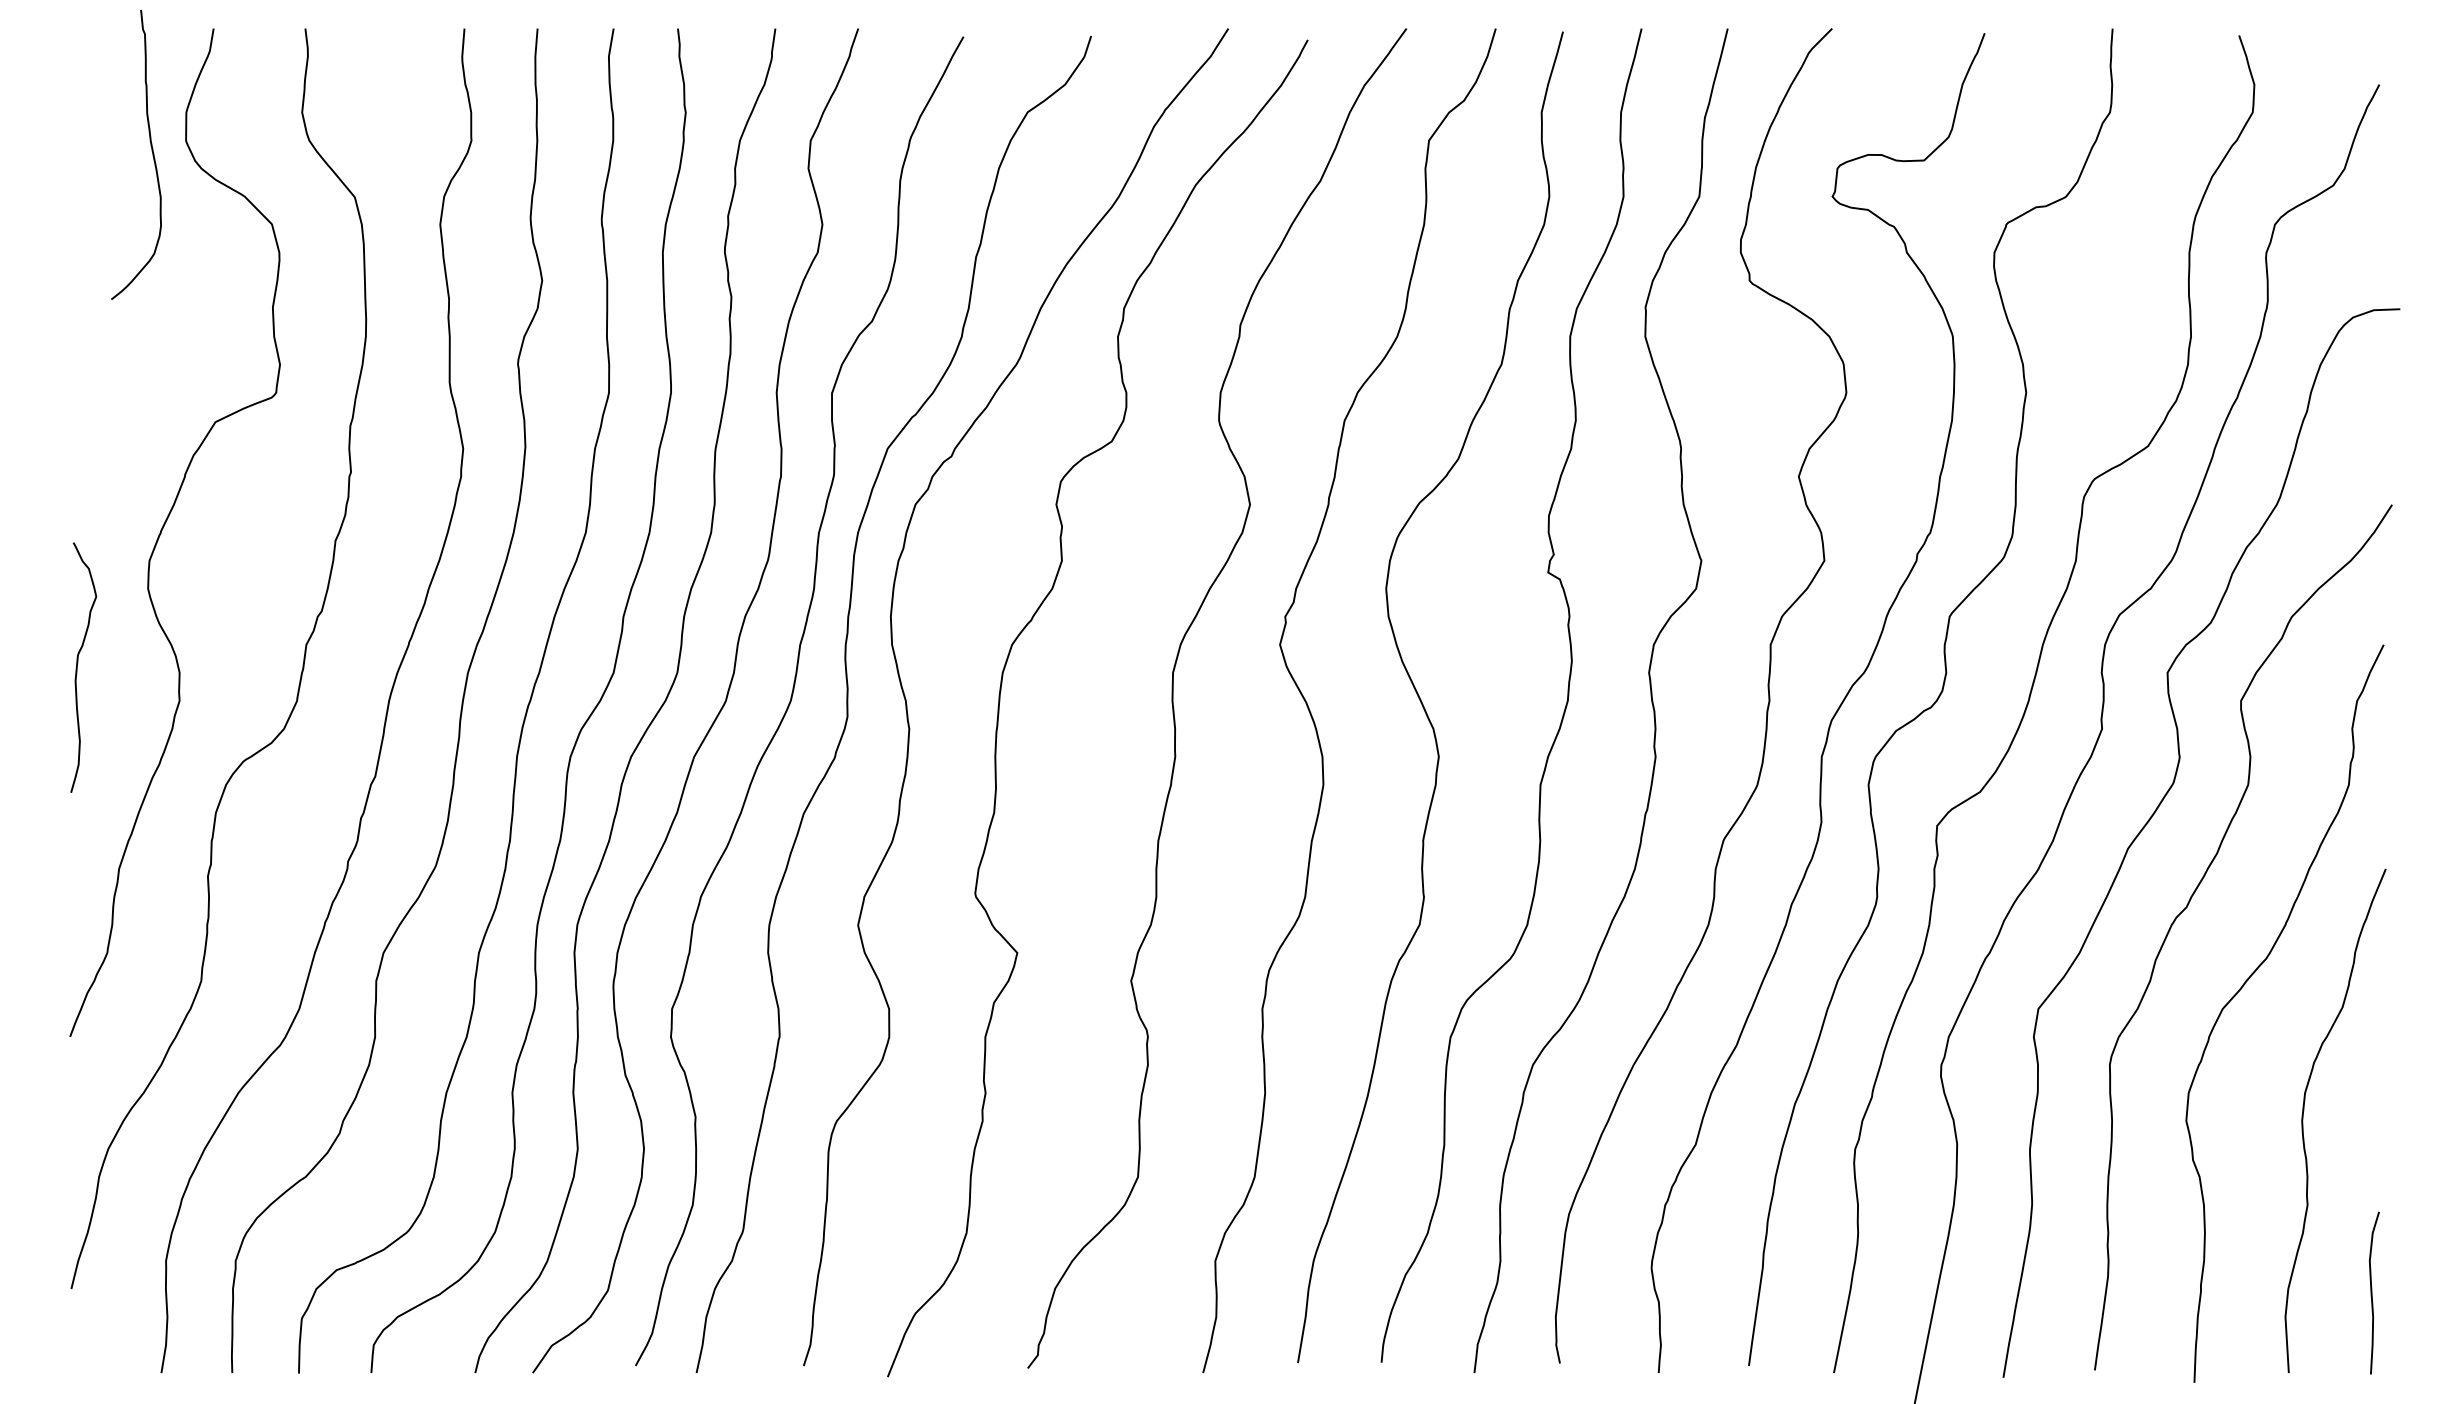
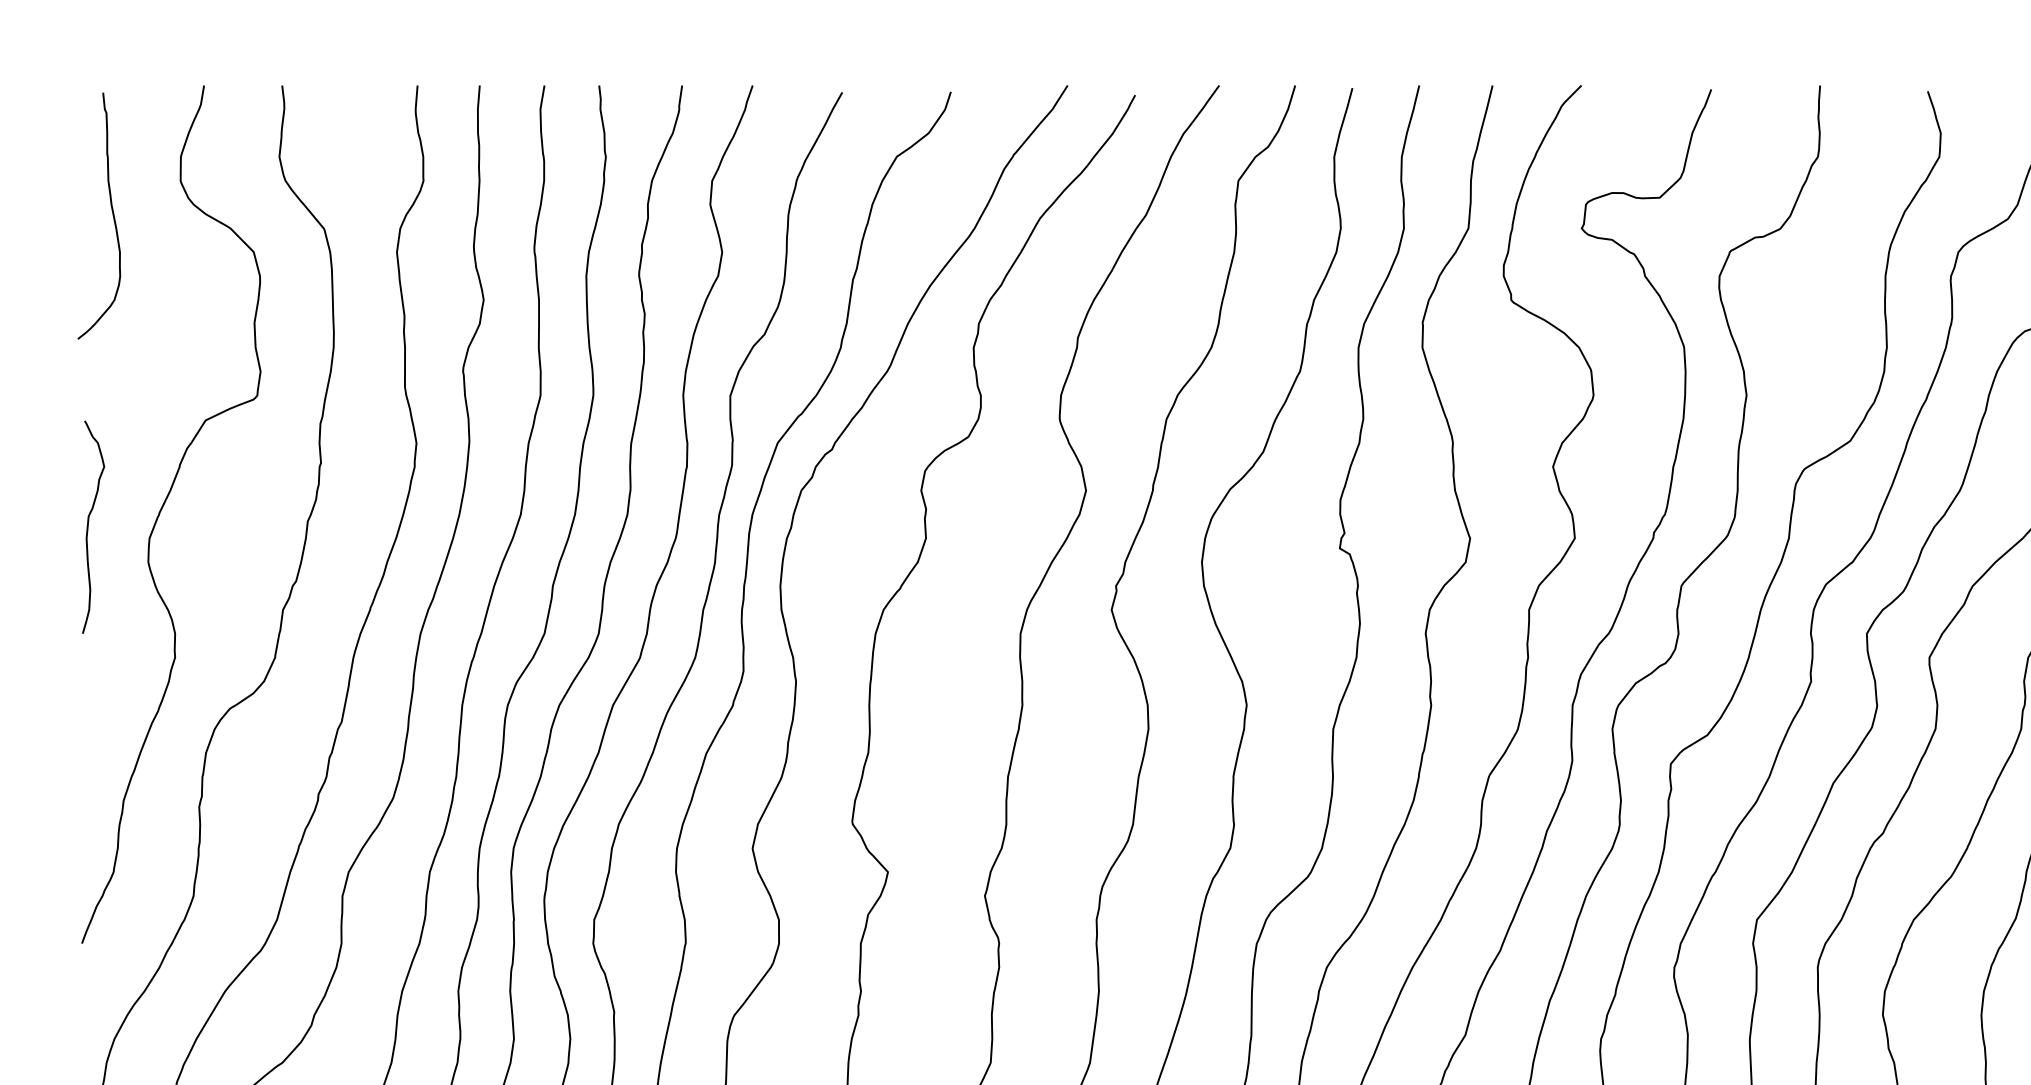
curve: (151, 151) -> (112, 213), moved
curve: (77, 667) -> (88, 527), moved

